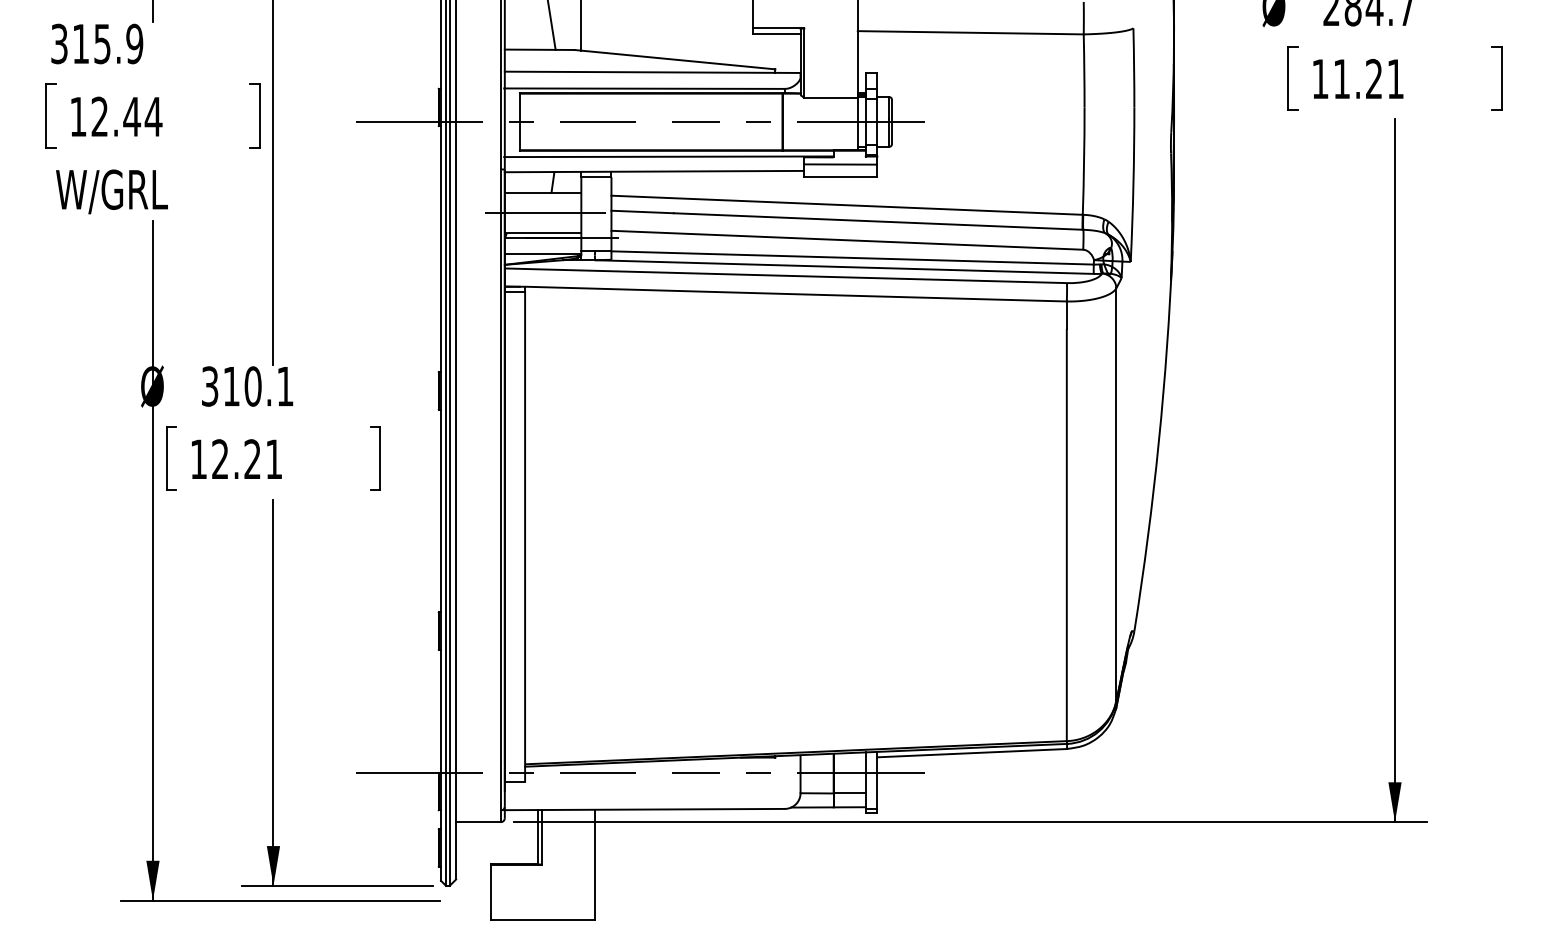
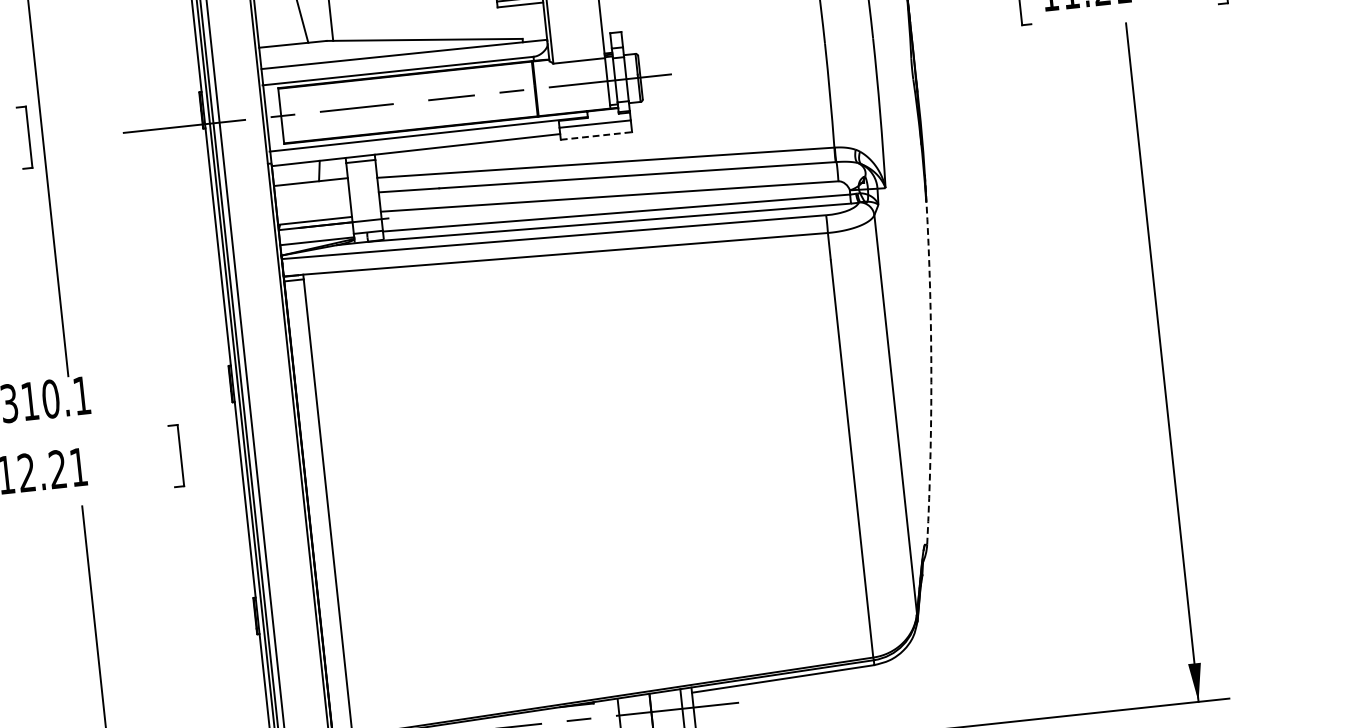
line: (840, 176) -> (596, 135), solid -> dashed
line: (545, 212) -> (315, 200), removed
arc: (1158, 441) -> (930, 358), solid -> dashed

